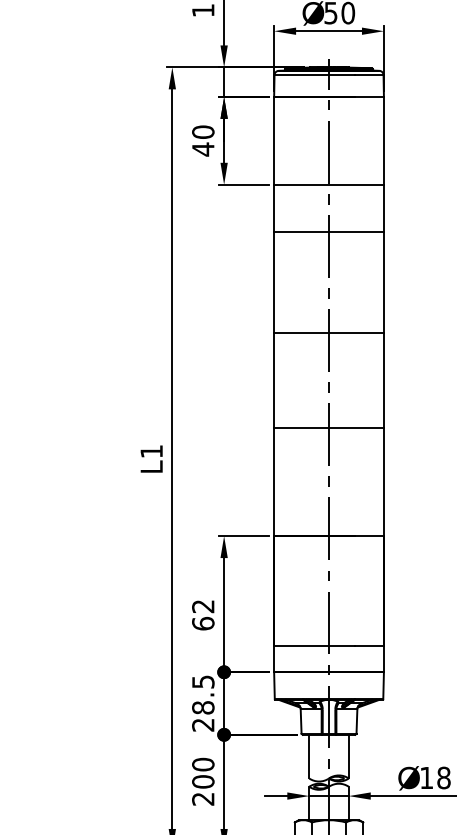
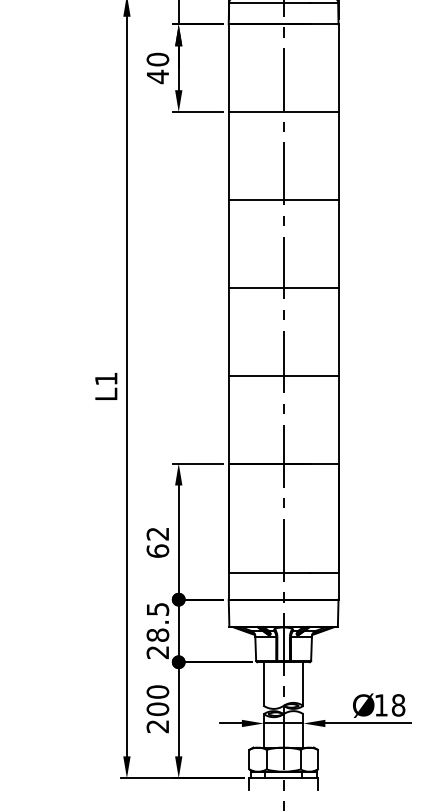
line: (328, 231) -> (283, 199), moved
line: (328, 333) -> (283, 287), moved
line: (328, 428) -> (283, 375), moved

